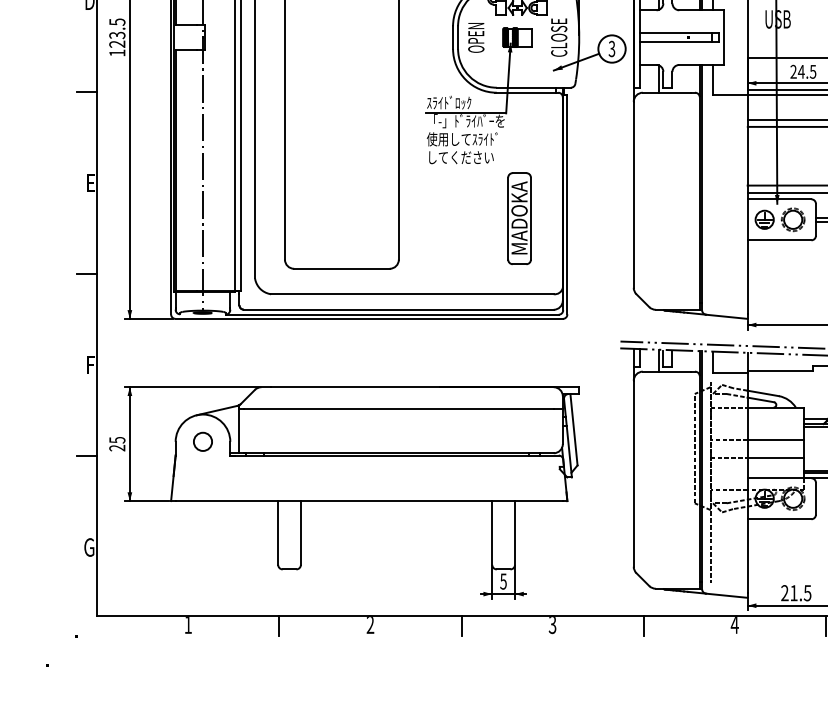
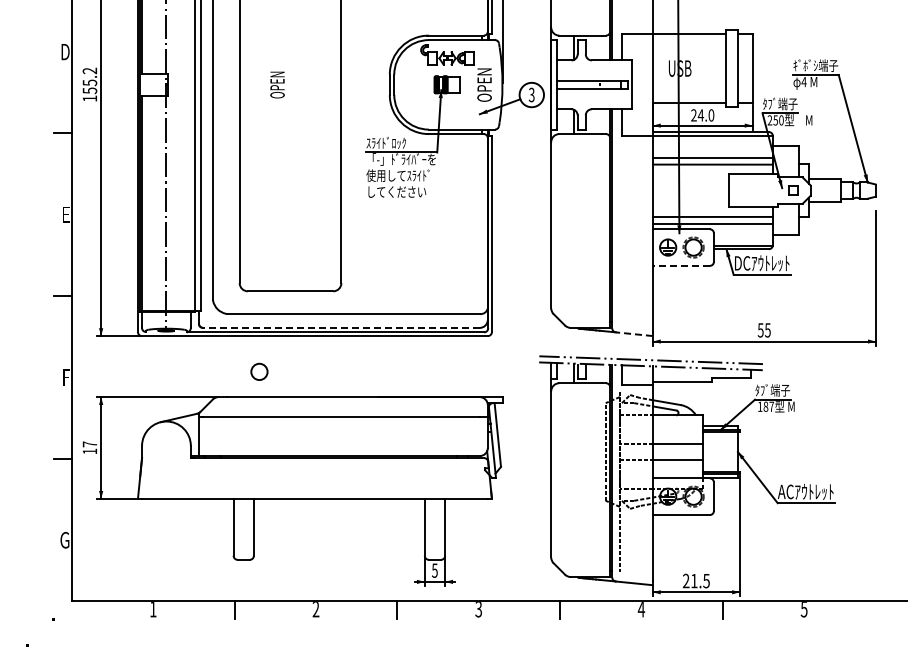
text: (116, 32) -> (89, 80), 123.5 -> 155.2
text: (476, 37) -> (277, 84), moved
text: (559, 37) -> (484, 84), CLOSE -> OPEN
text: (813, 71) -> (711, 115), 24.5 -> 24.0
part: (519, 218) -> (449, 246), removed
line: (778, 239) -> (680, 265), solid -> dashed
line: (397, 309) -> (340, 327), solid -> dashed
line: (727, 317) -> (634, 334), solid -> dashed
circle: (203, 441) -> (259, 371), moved
text: (116, 443) -> (89, 447), 25 -> 17

